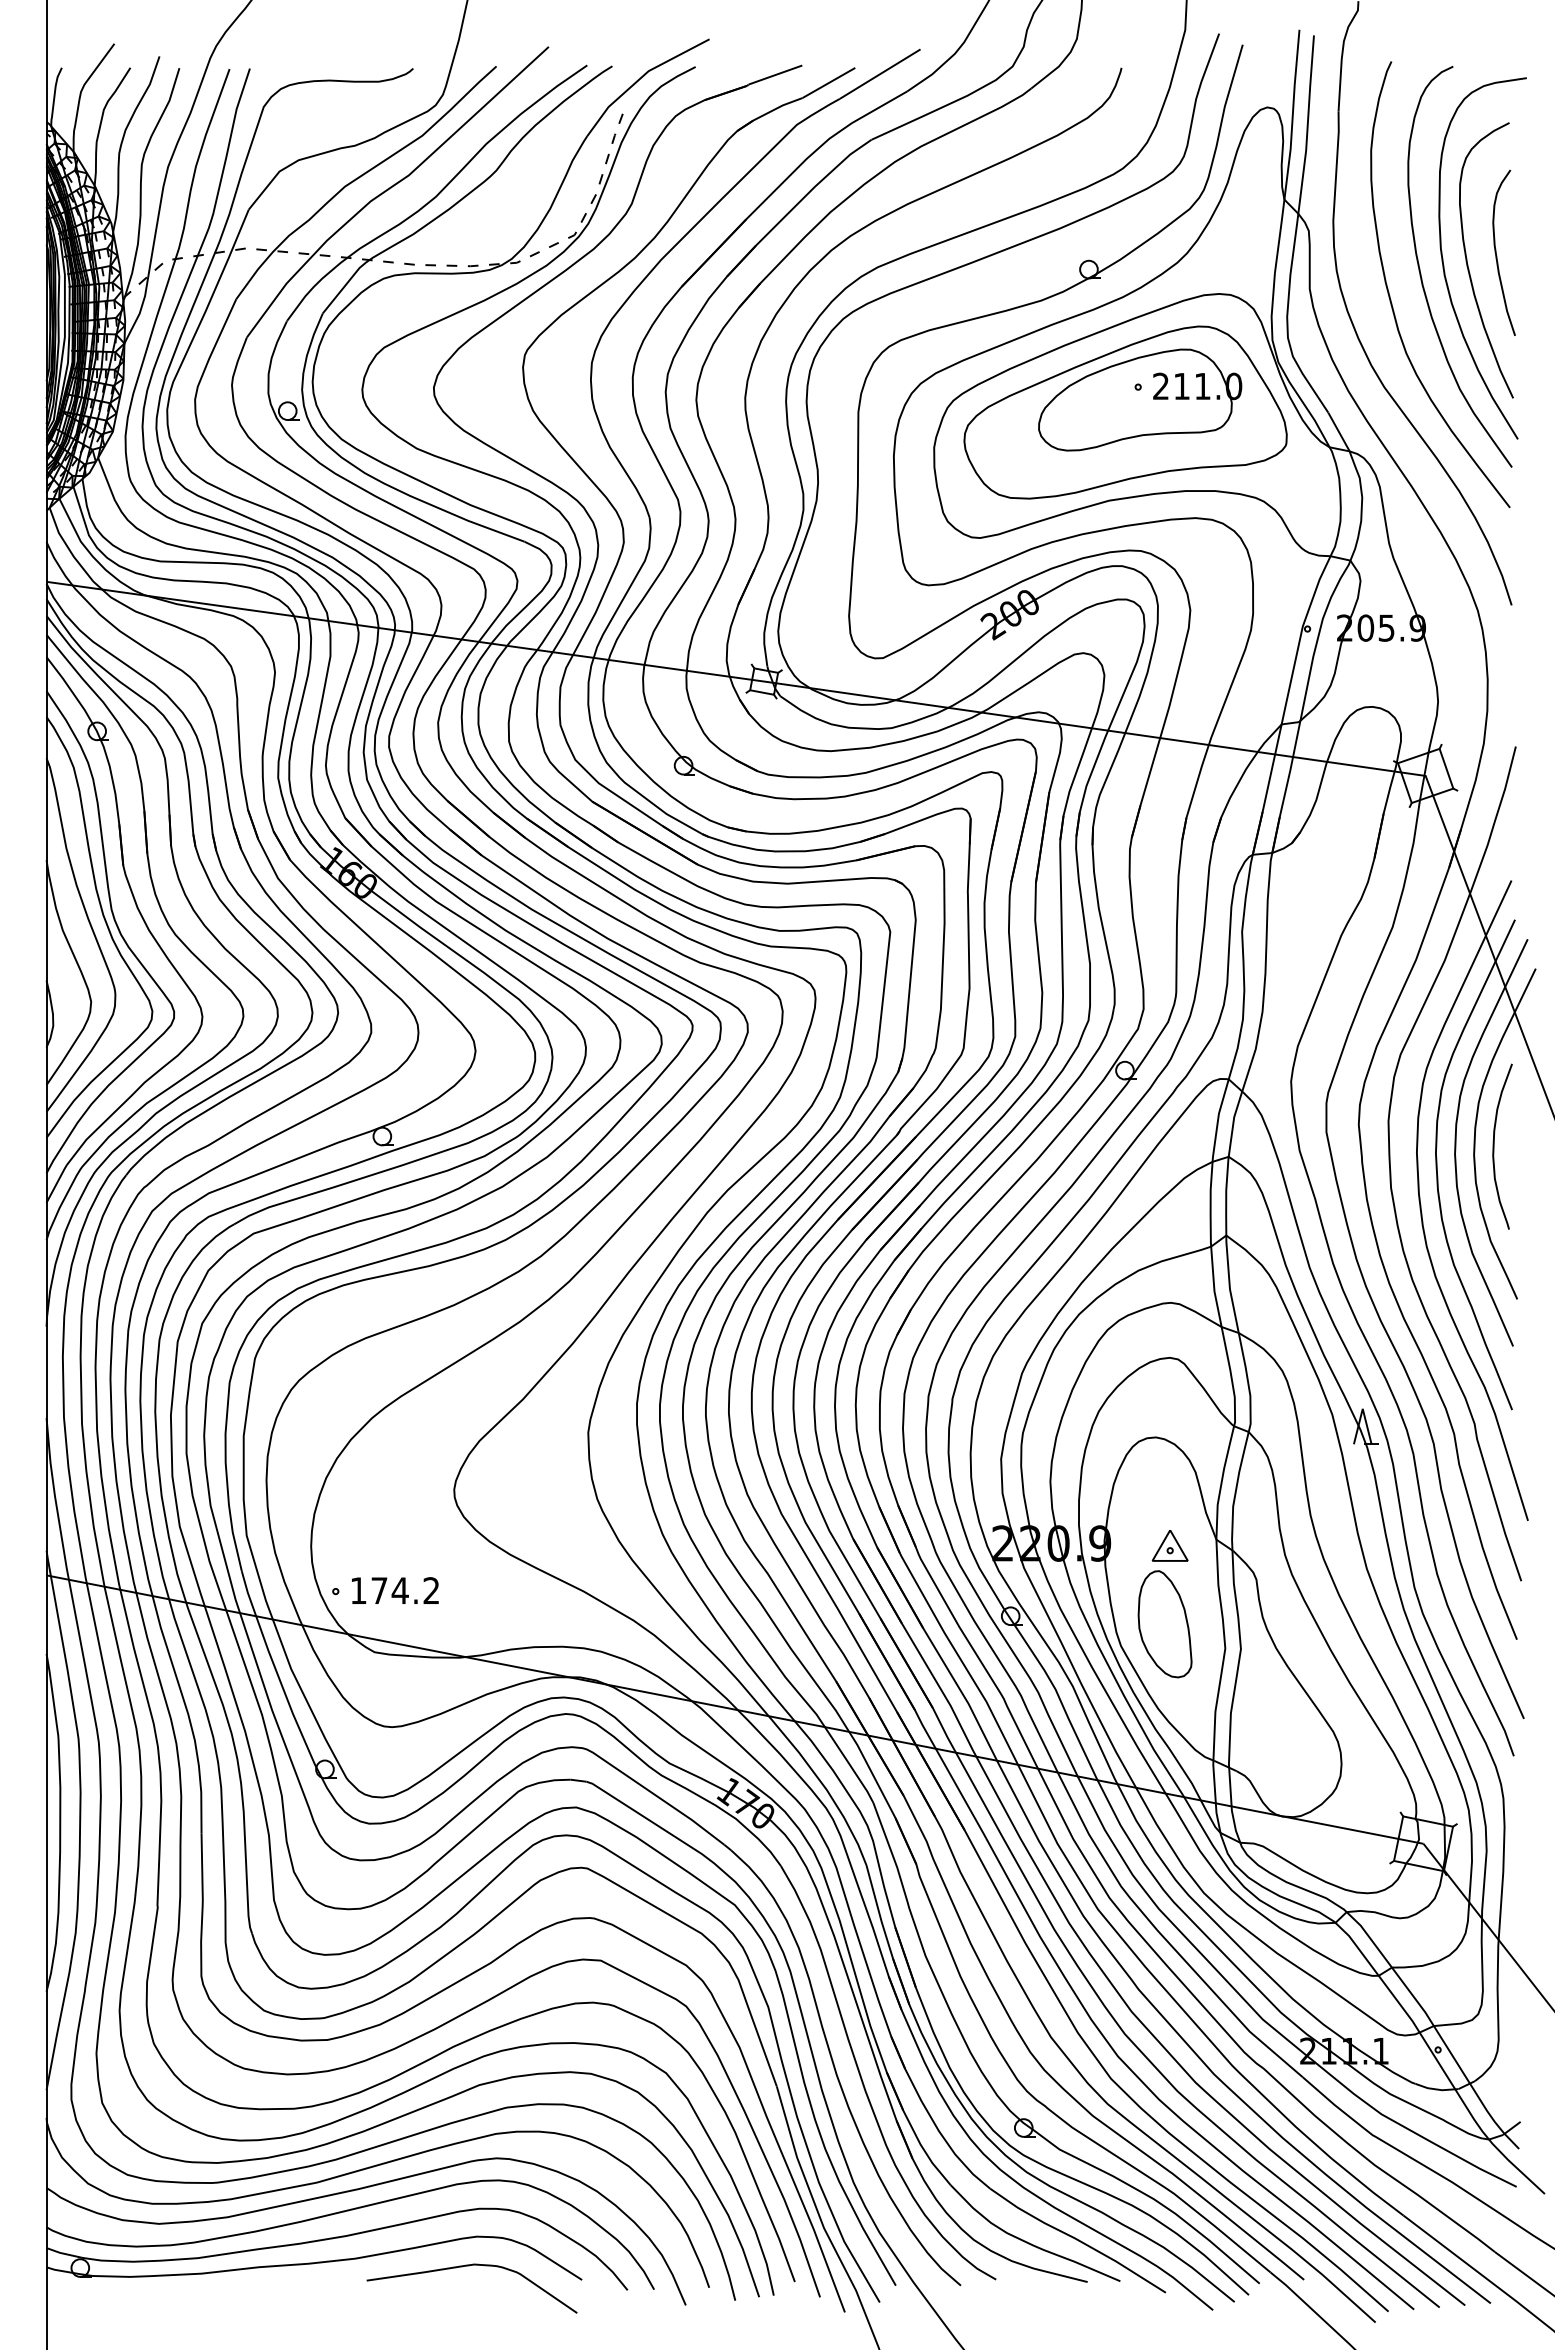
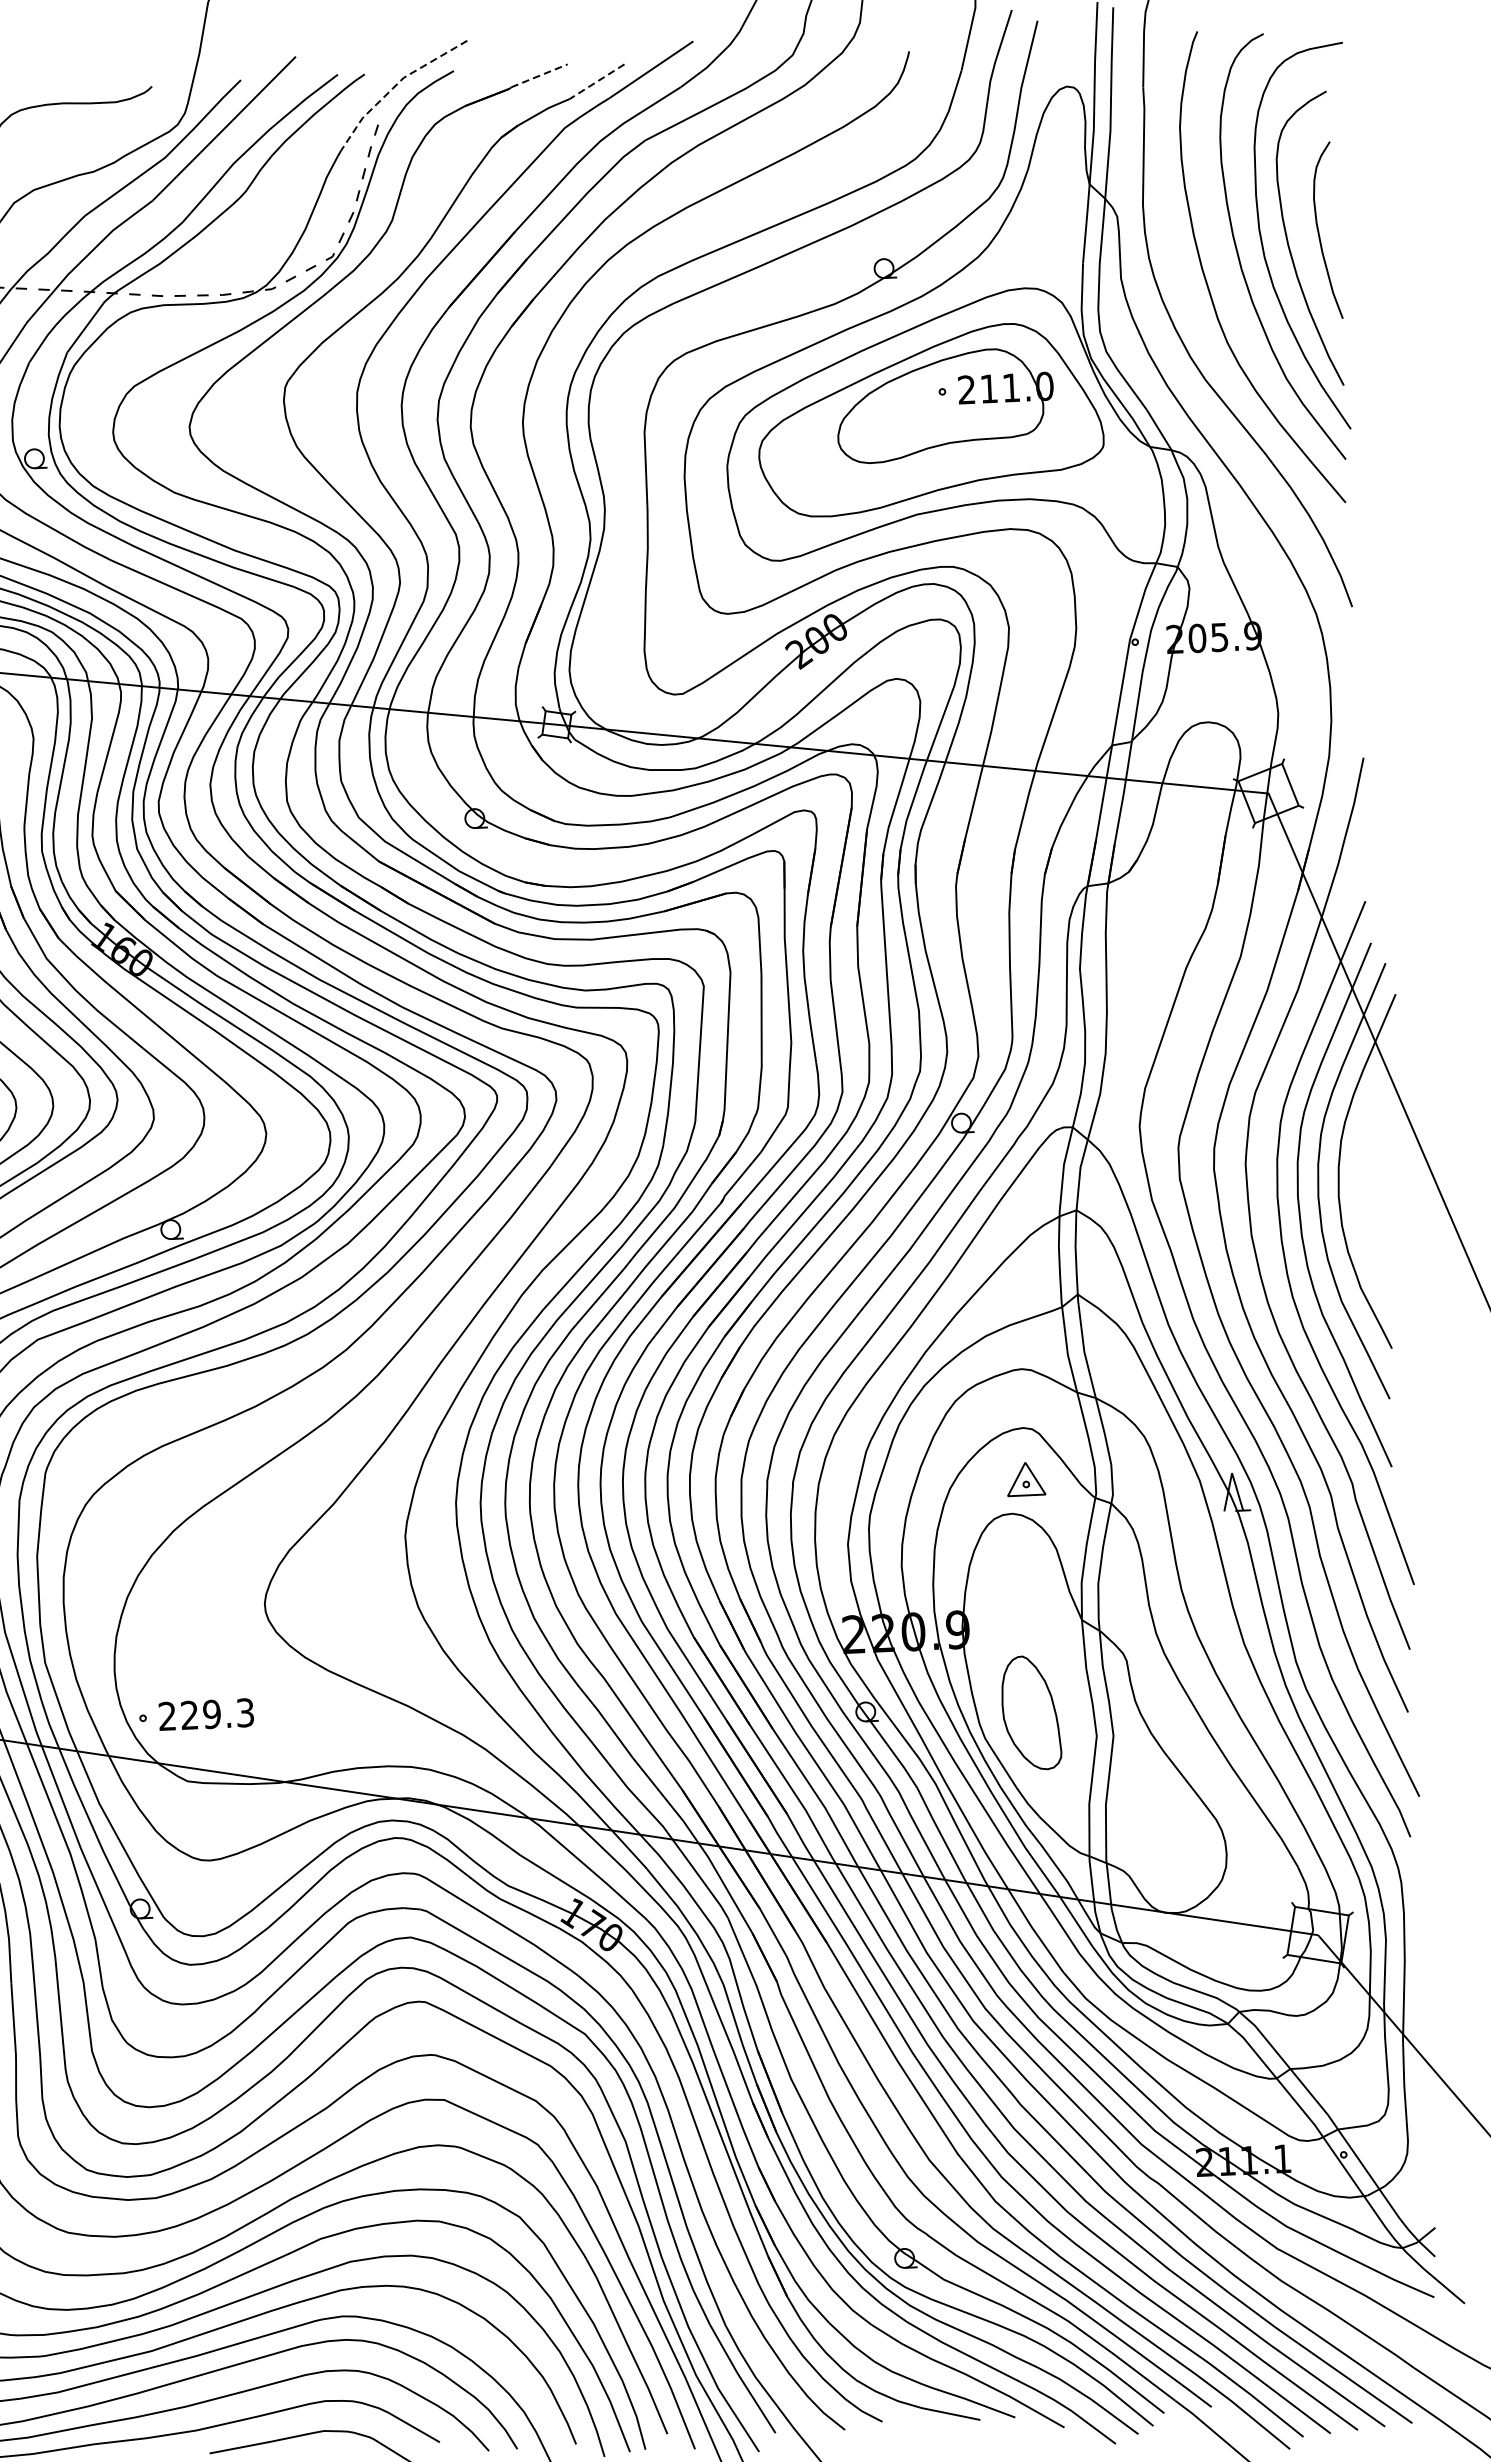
line: (775, 74) -> (539, 75), solid -> dashed
line: (640, 78) -> (395, 86), solid -> dashed
line: (828, 83) -> (596, 82), solid -> dashed
curve: (1494, 1146) -> (1360, 1186), removed
part: (1169, 1545) -> (1025, 1478), moved
text: (394, 1590) -> (205, 1714), 174.2 -> 229.3

